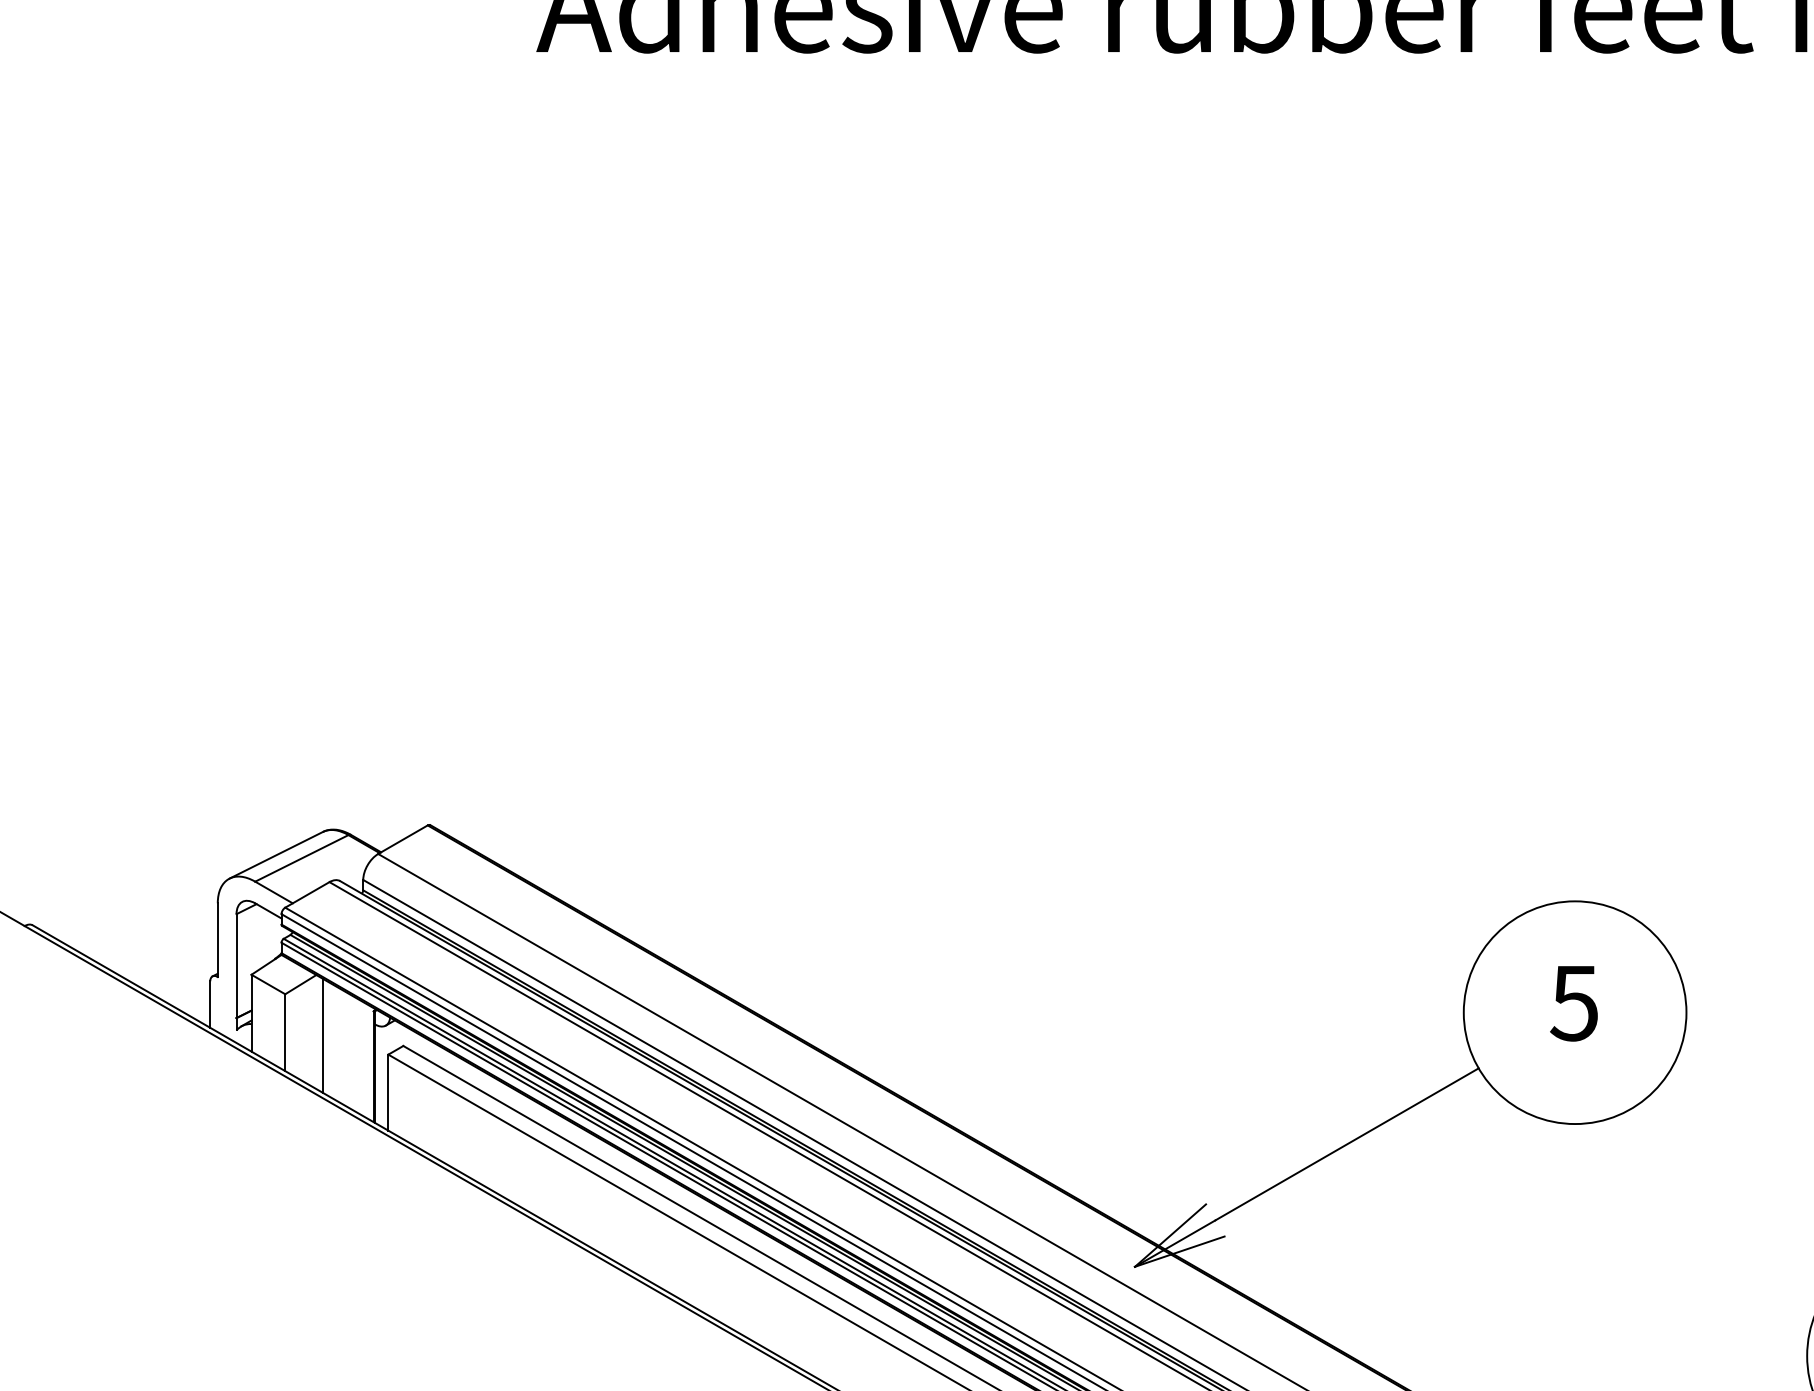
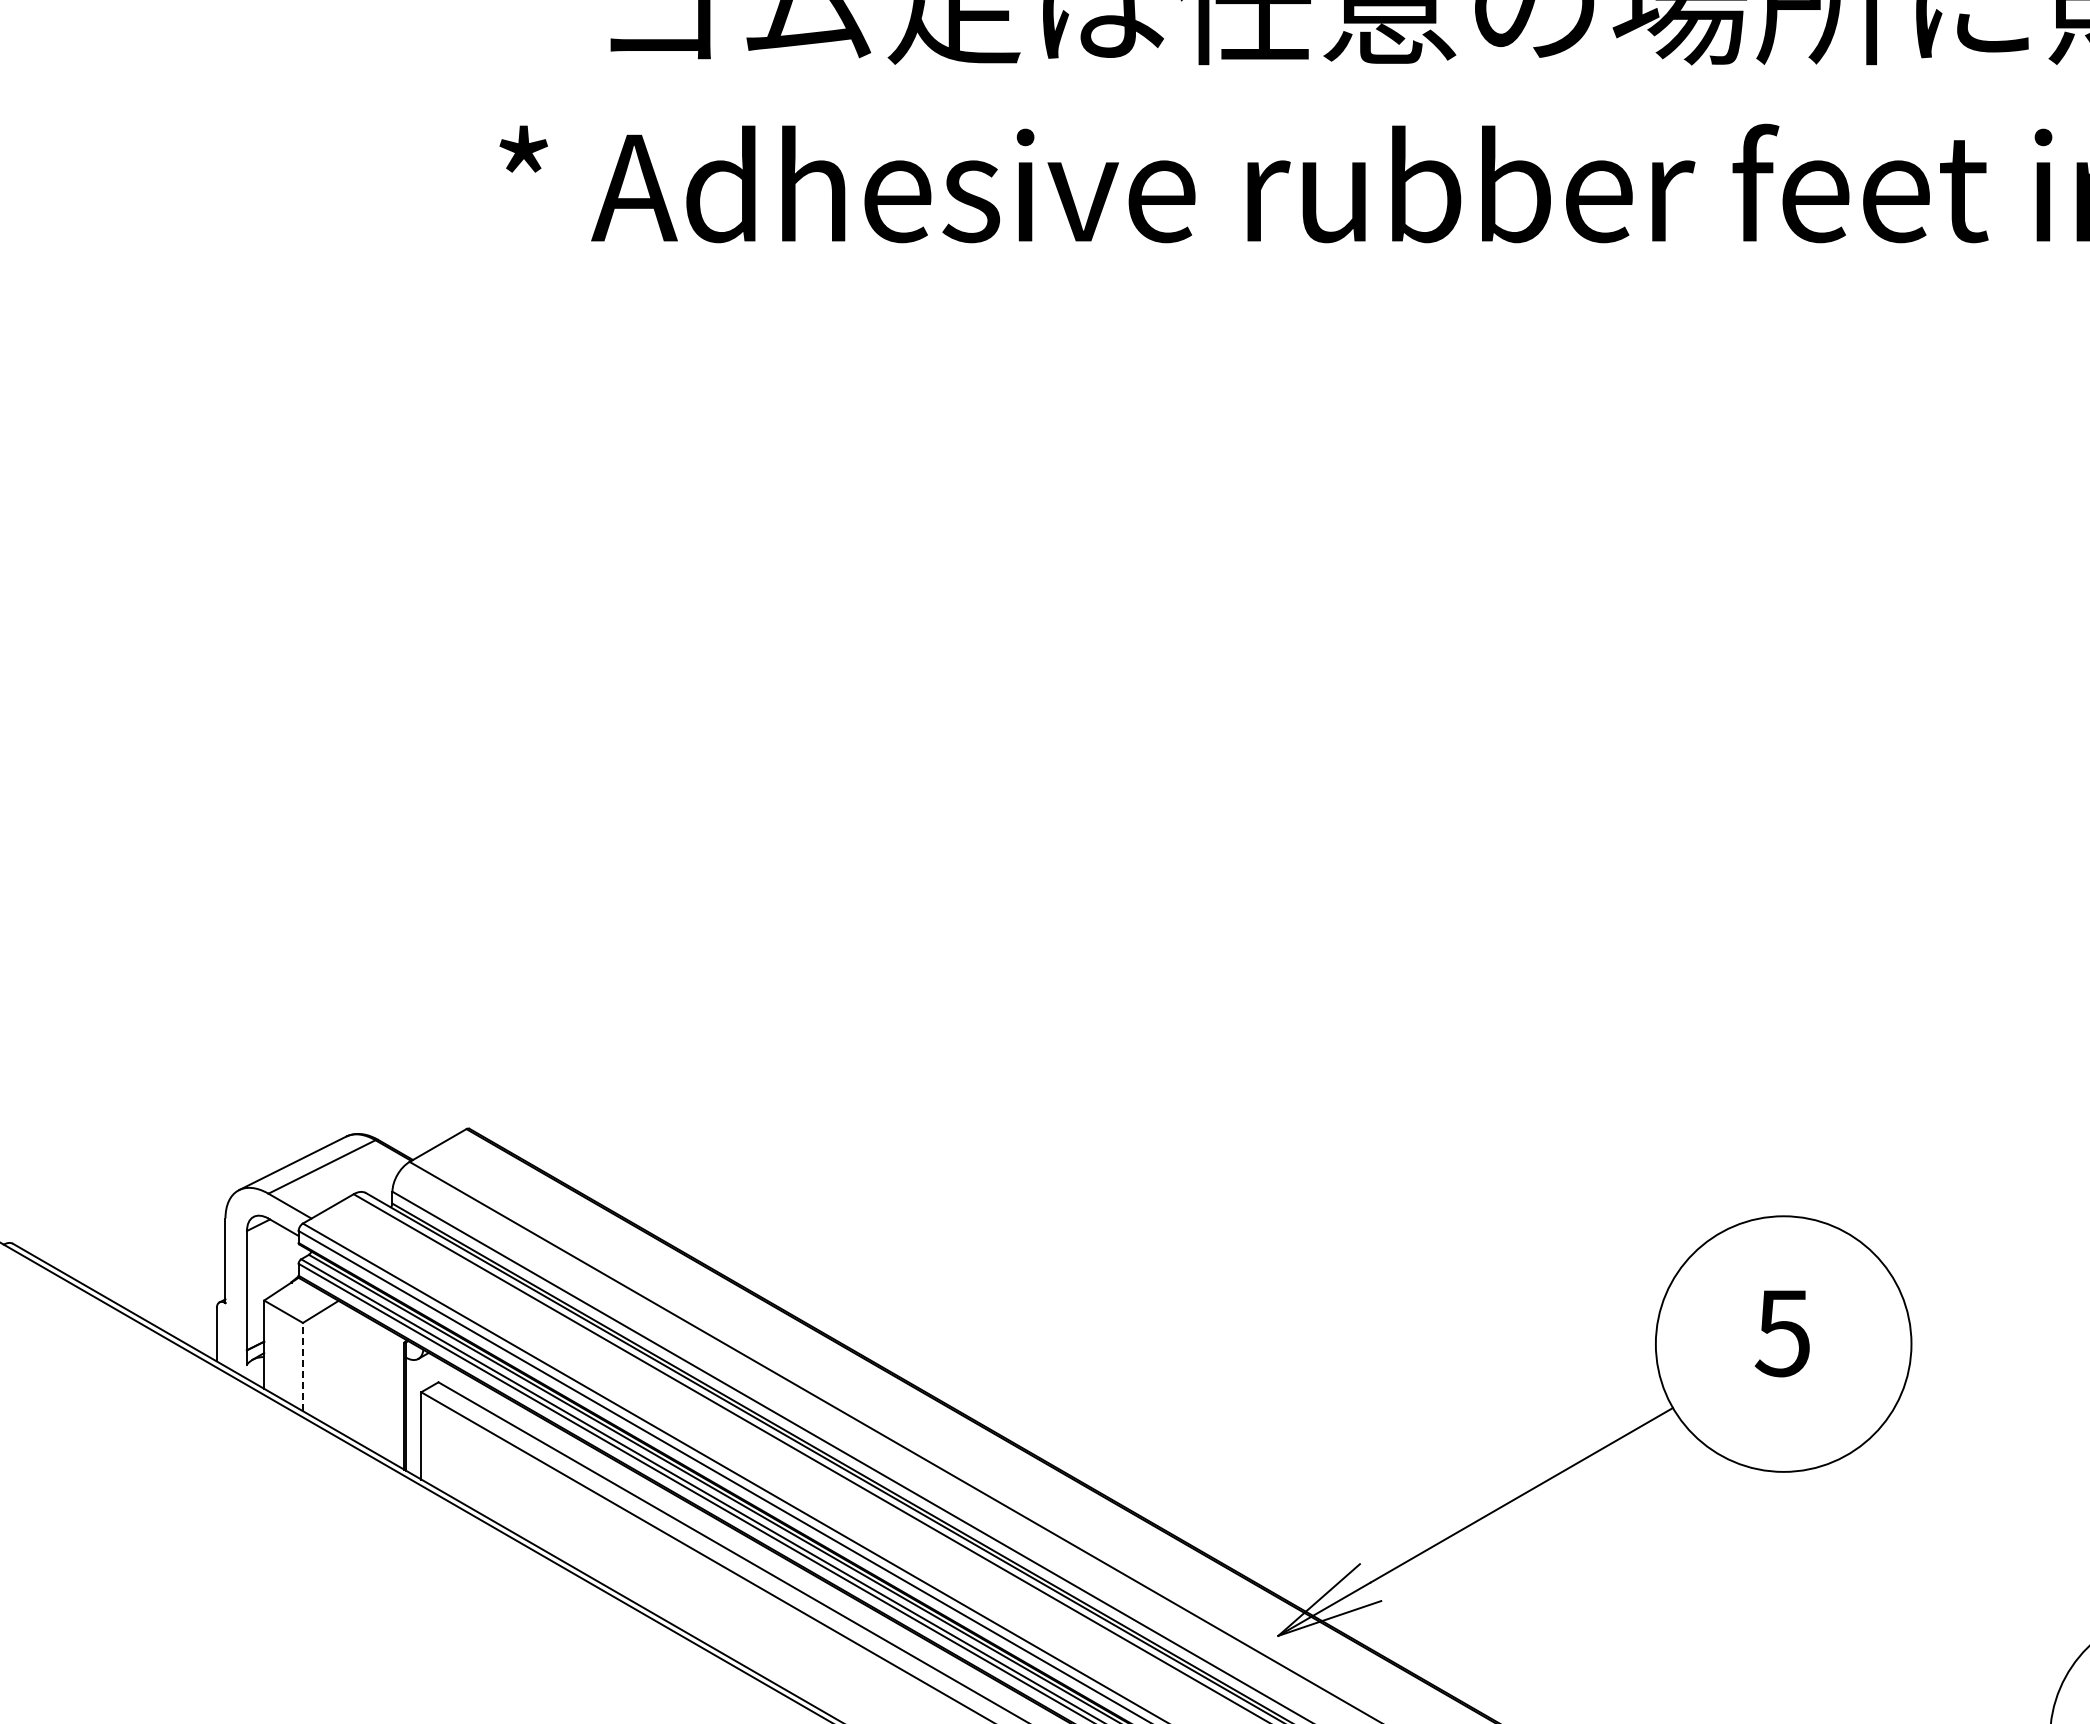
line: (284, 1032) -> (302, 1366), solid -> dashed
line: (322, 1035) -> (345, 1370), removed

